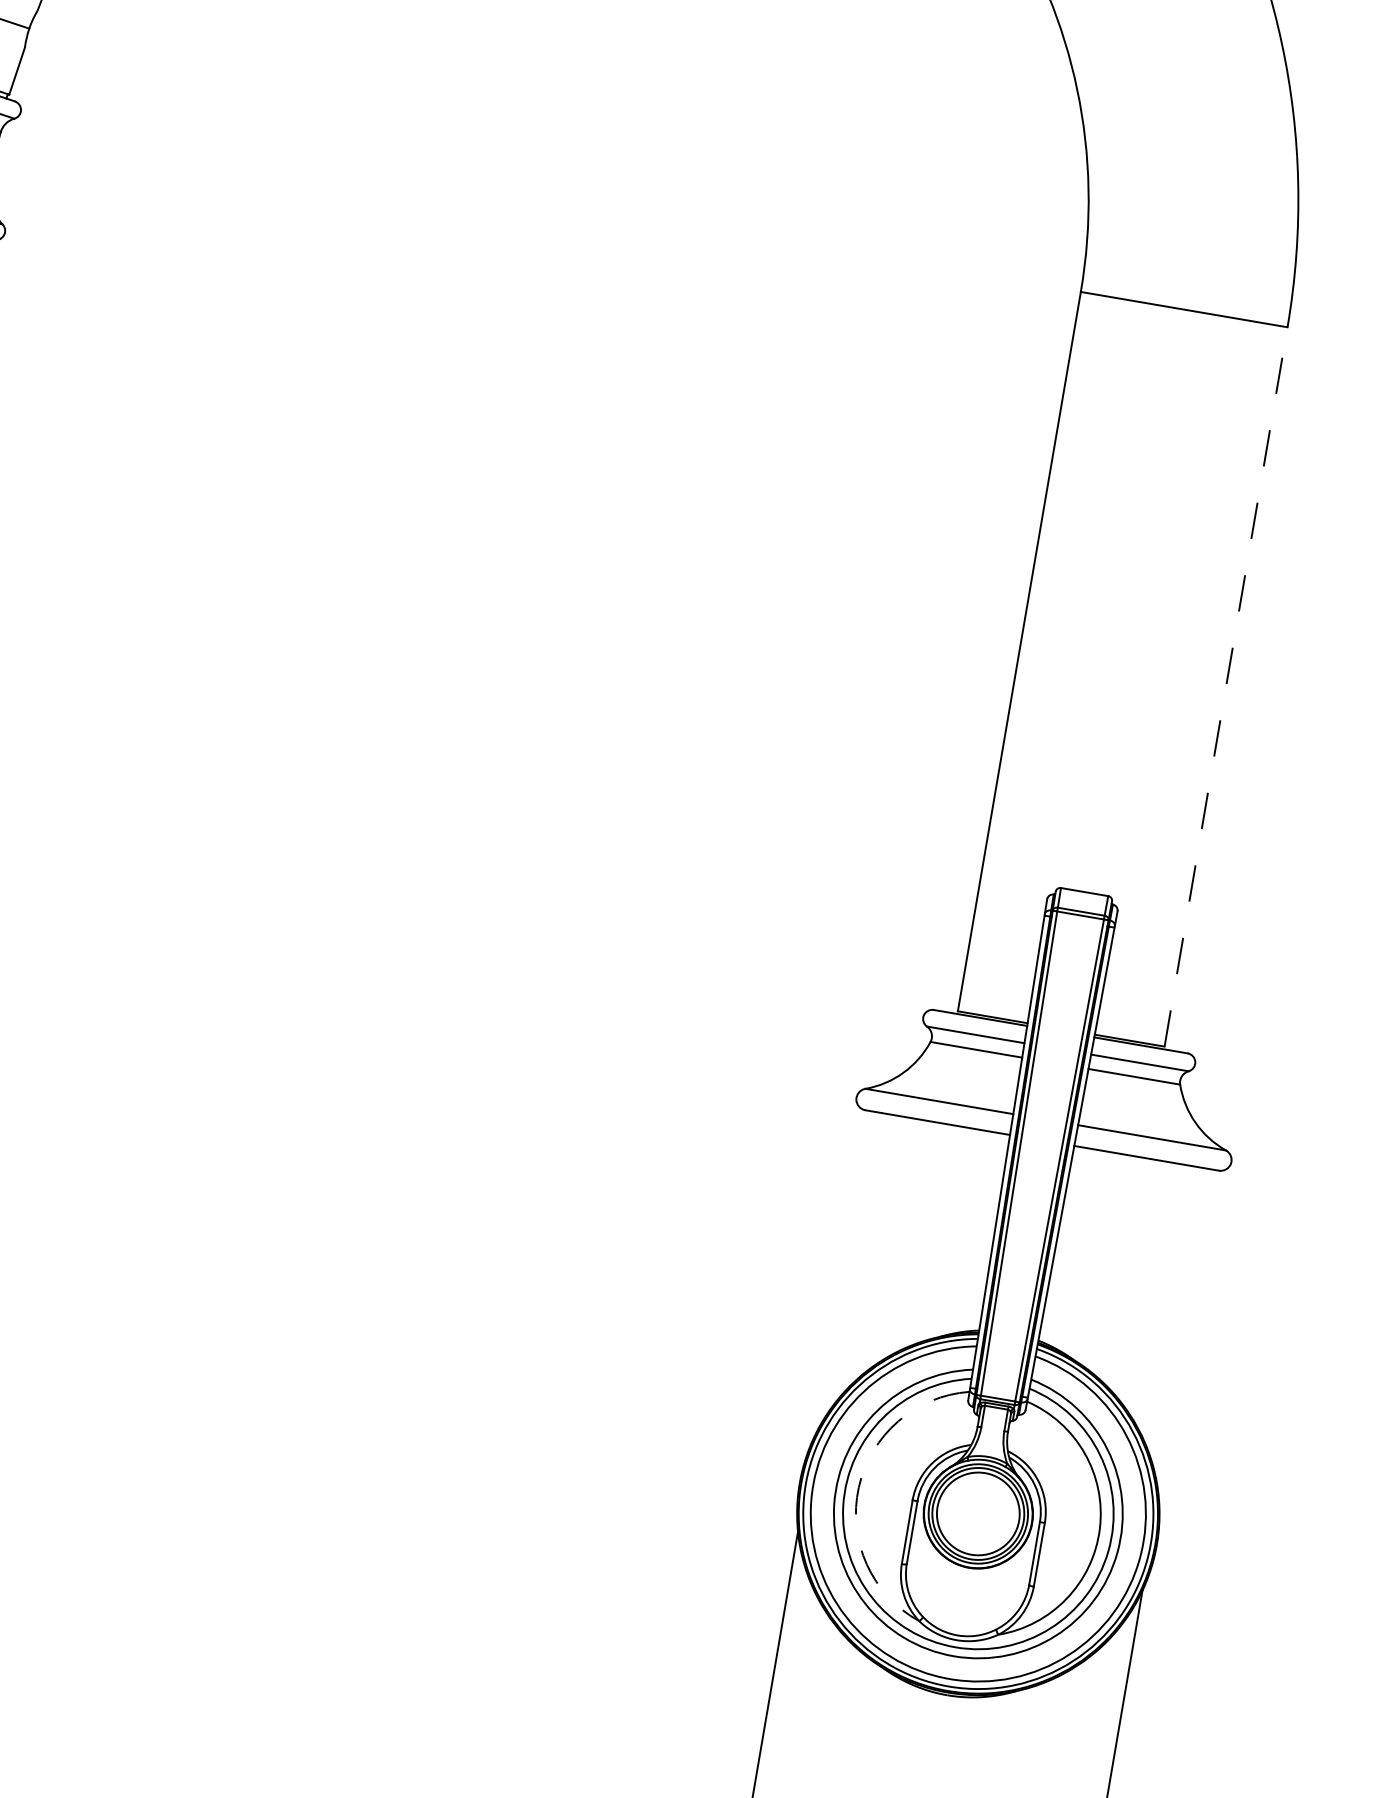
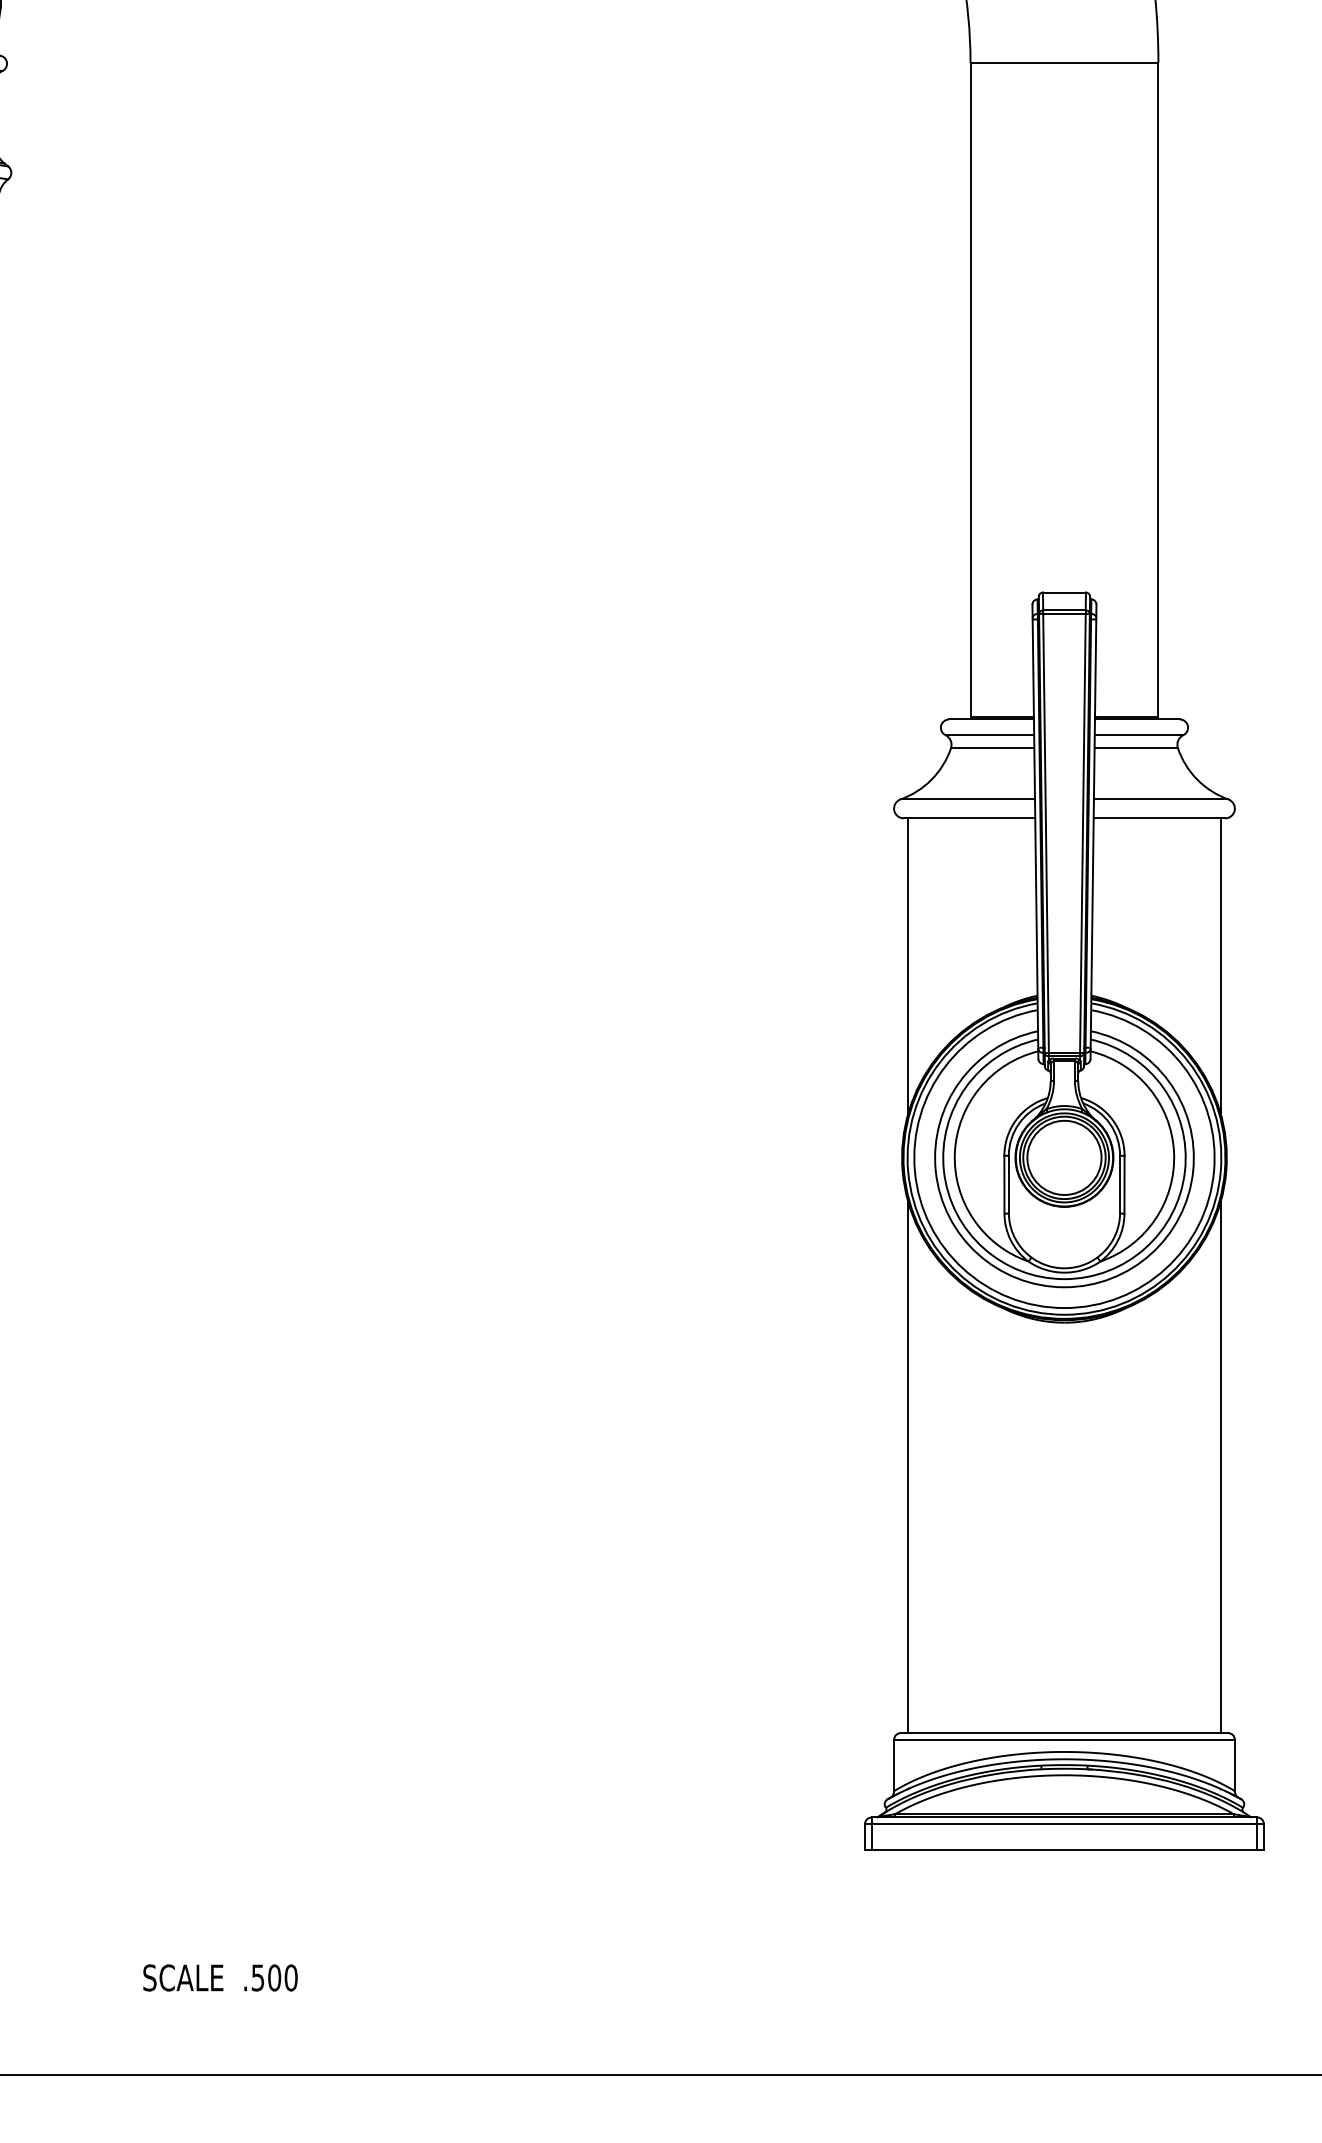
line: (1226, 687) -> (1158, 390), dashed -> solid
line: (841, 1273) -> (907, 966), added
line: (1187, 1332) -> (1221, 966), added
arc: (858, 1487) -> (954, 1152), dashed -> solid

